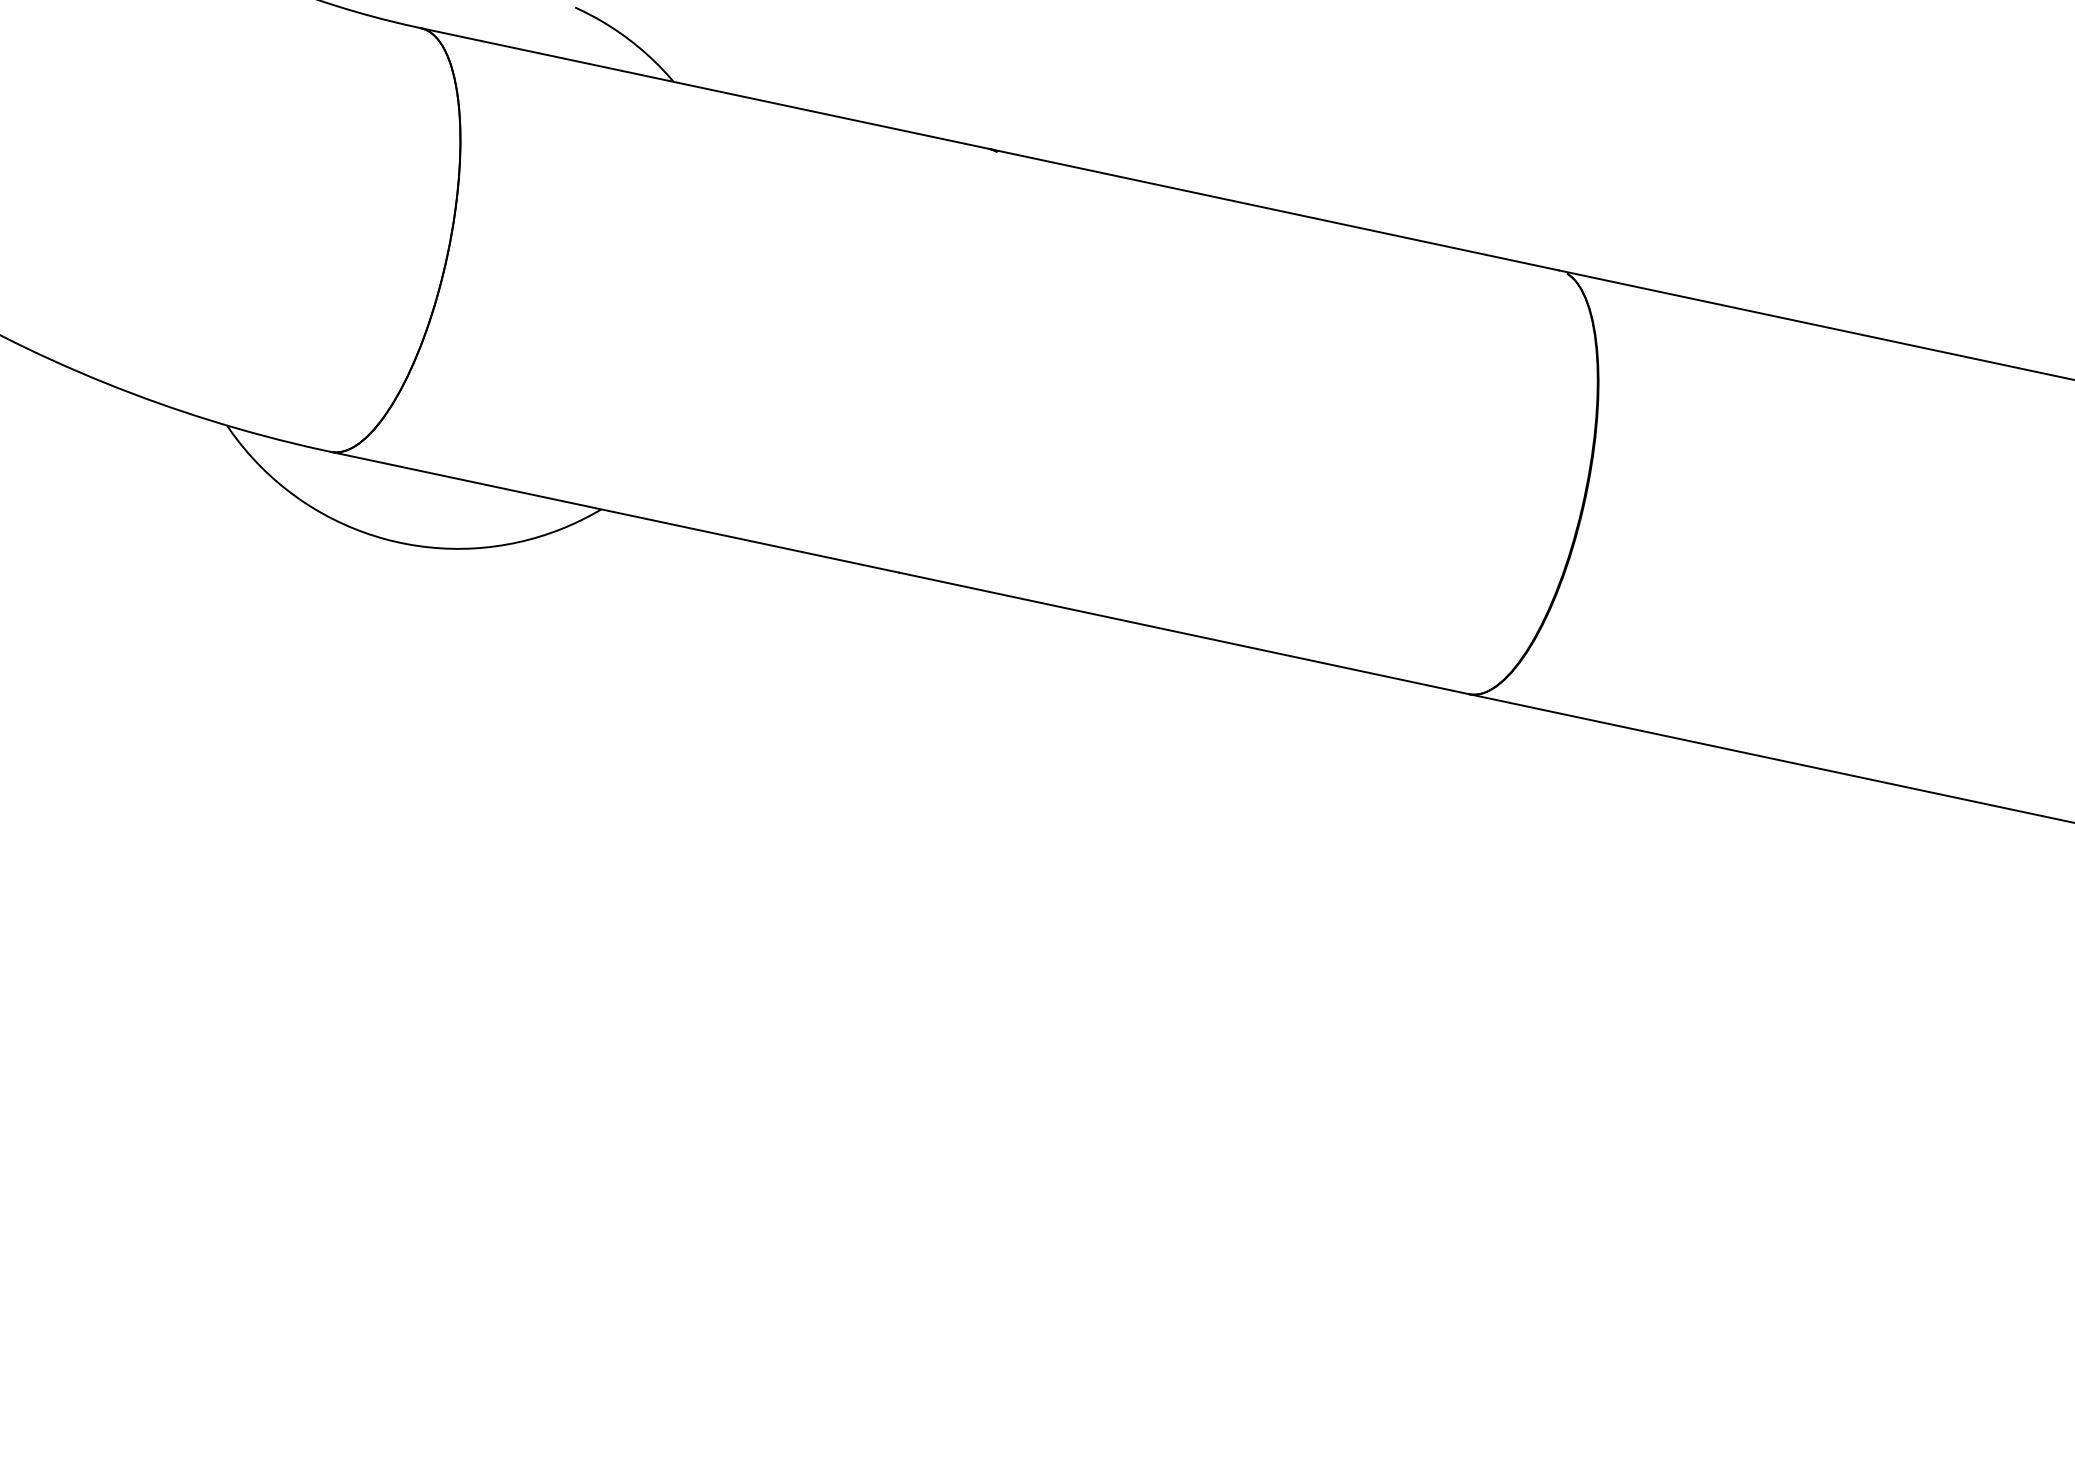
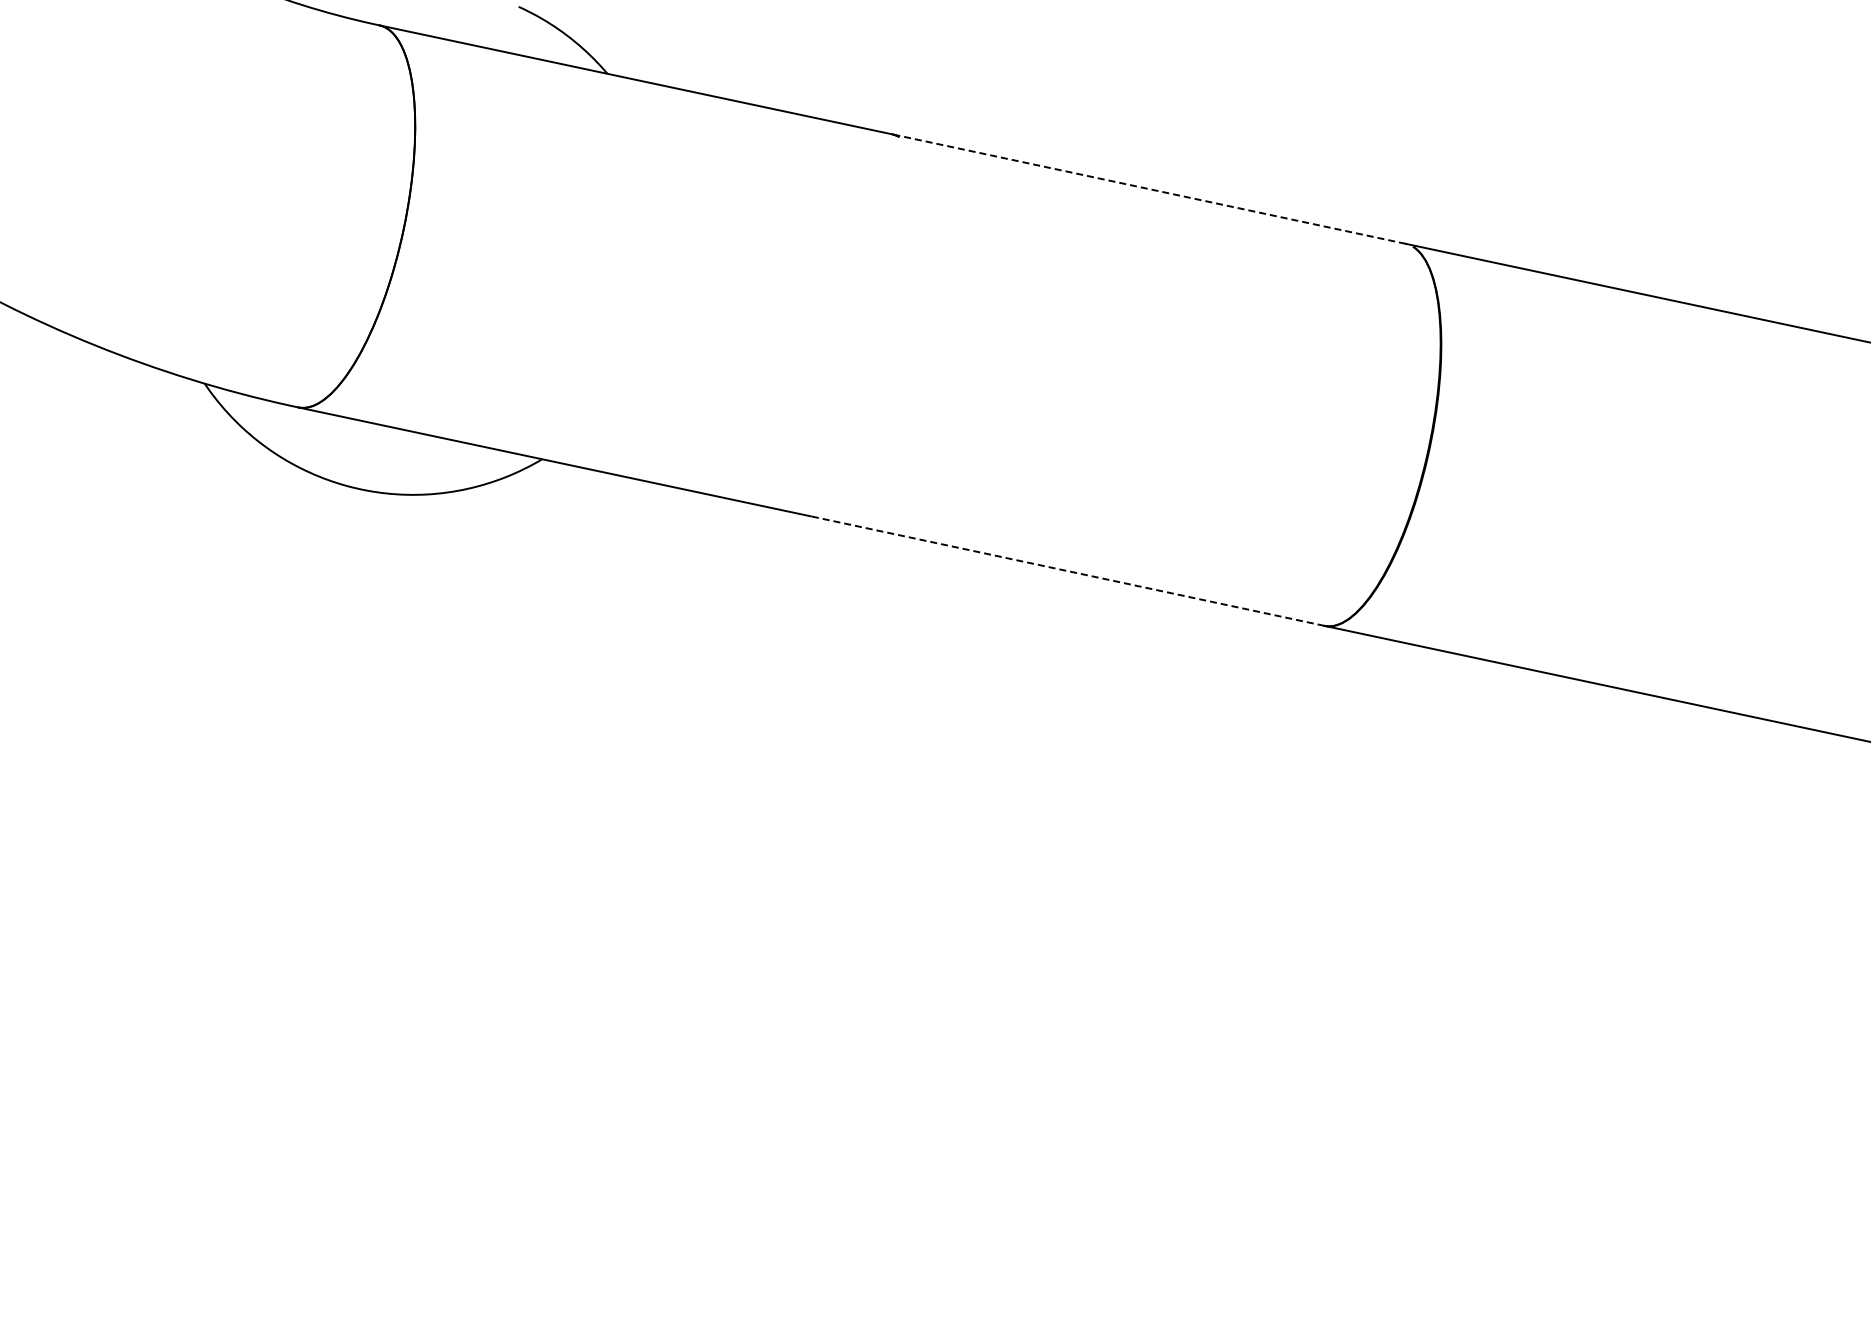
line: (1274, 210) -> (1149, 189), solid -> dashed
line: (1183, 633) -> (1067, 571), solid -> dashed

